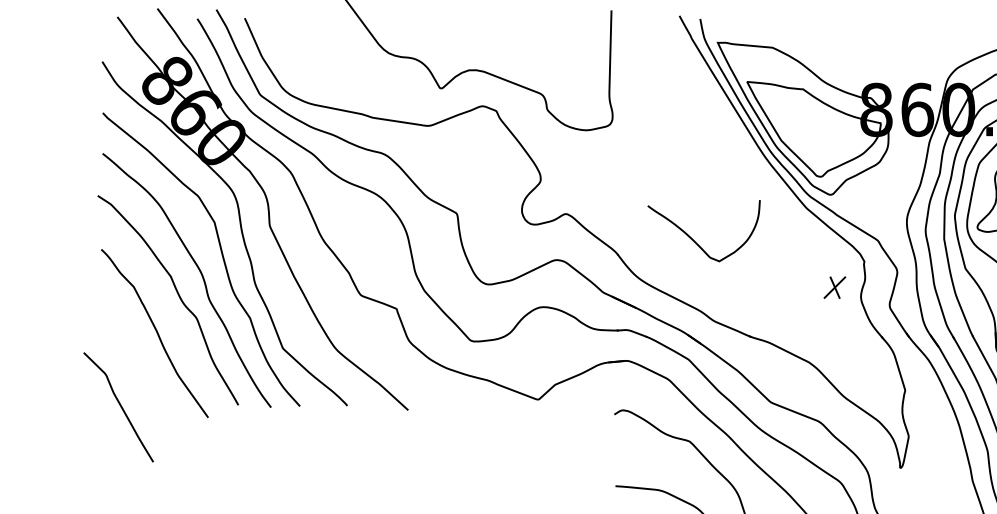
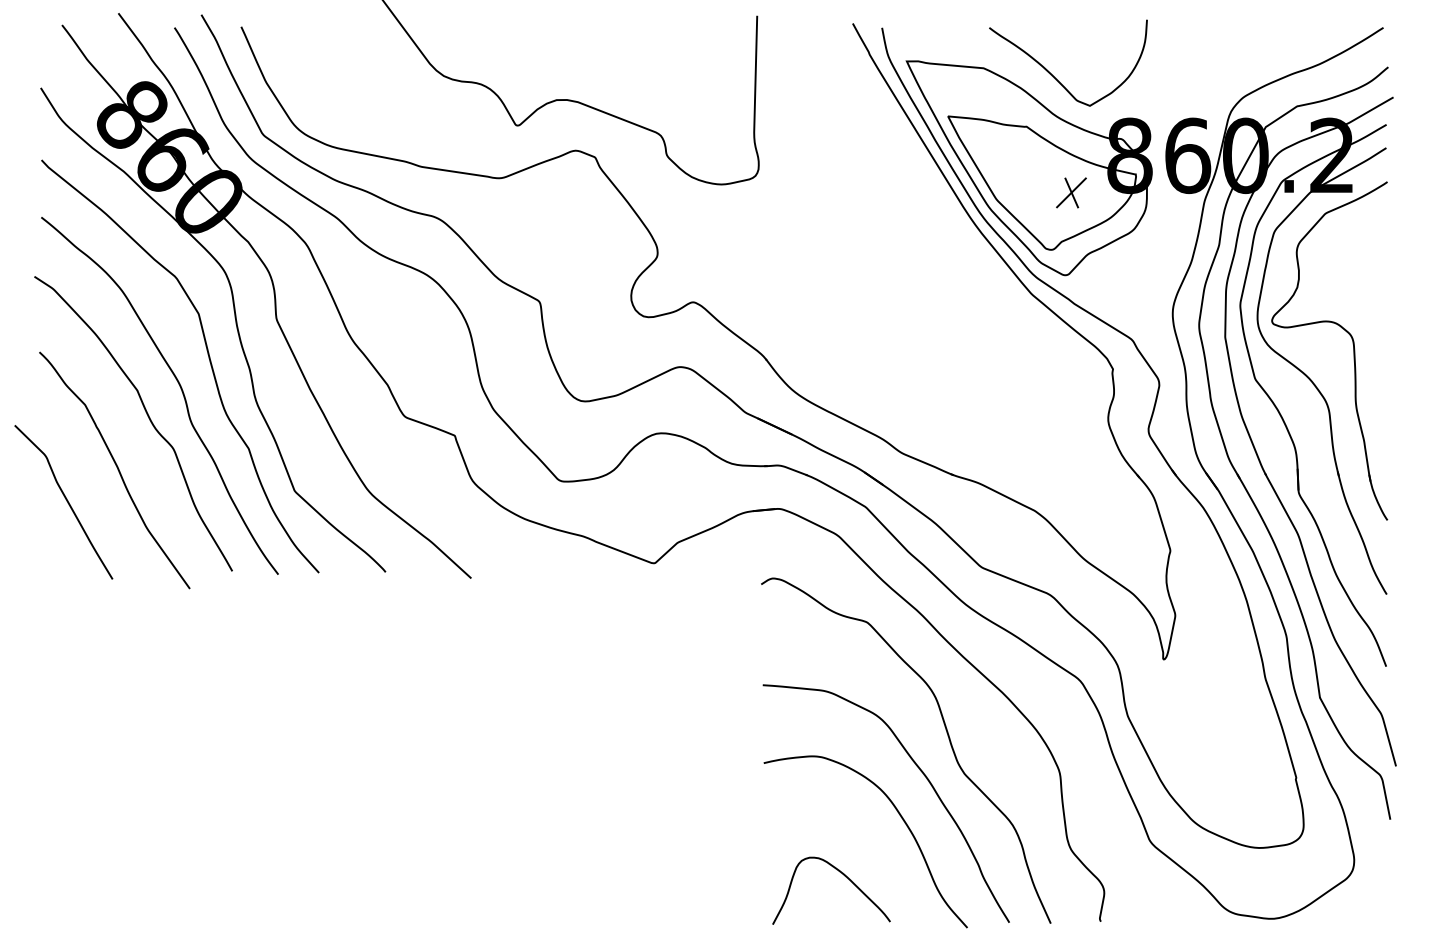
curve: (694, 240) -> (1054, 76), moved
part: (834, 287) -> (1071, 192), moved
curve: (120, 406) -> (66, 501), moved

